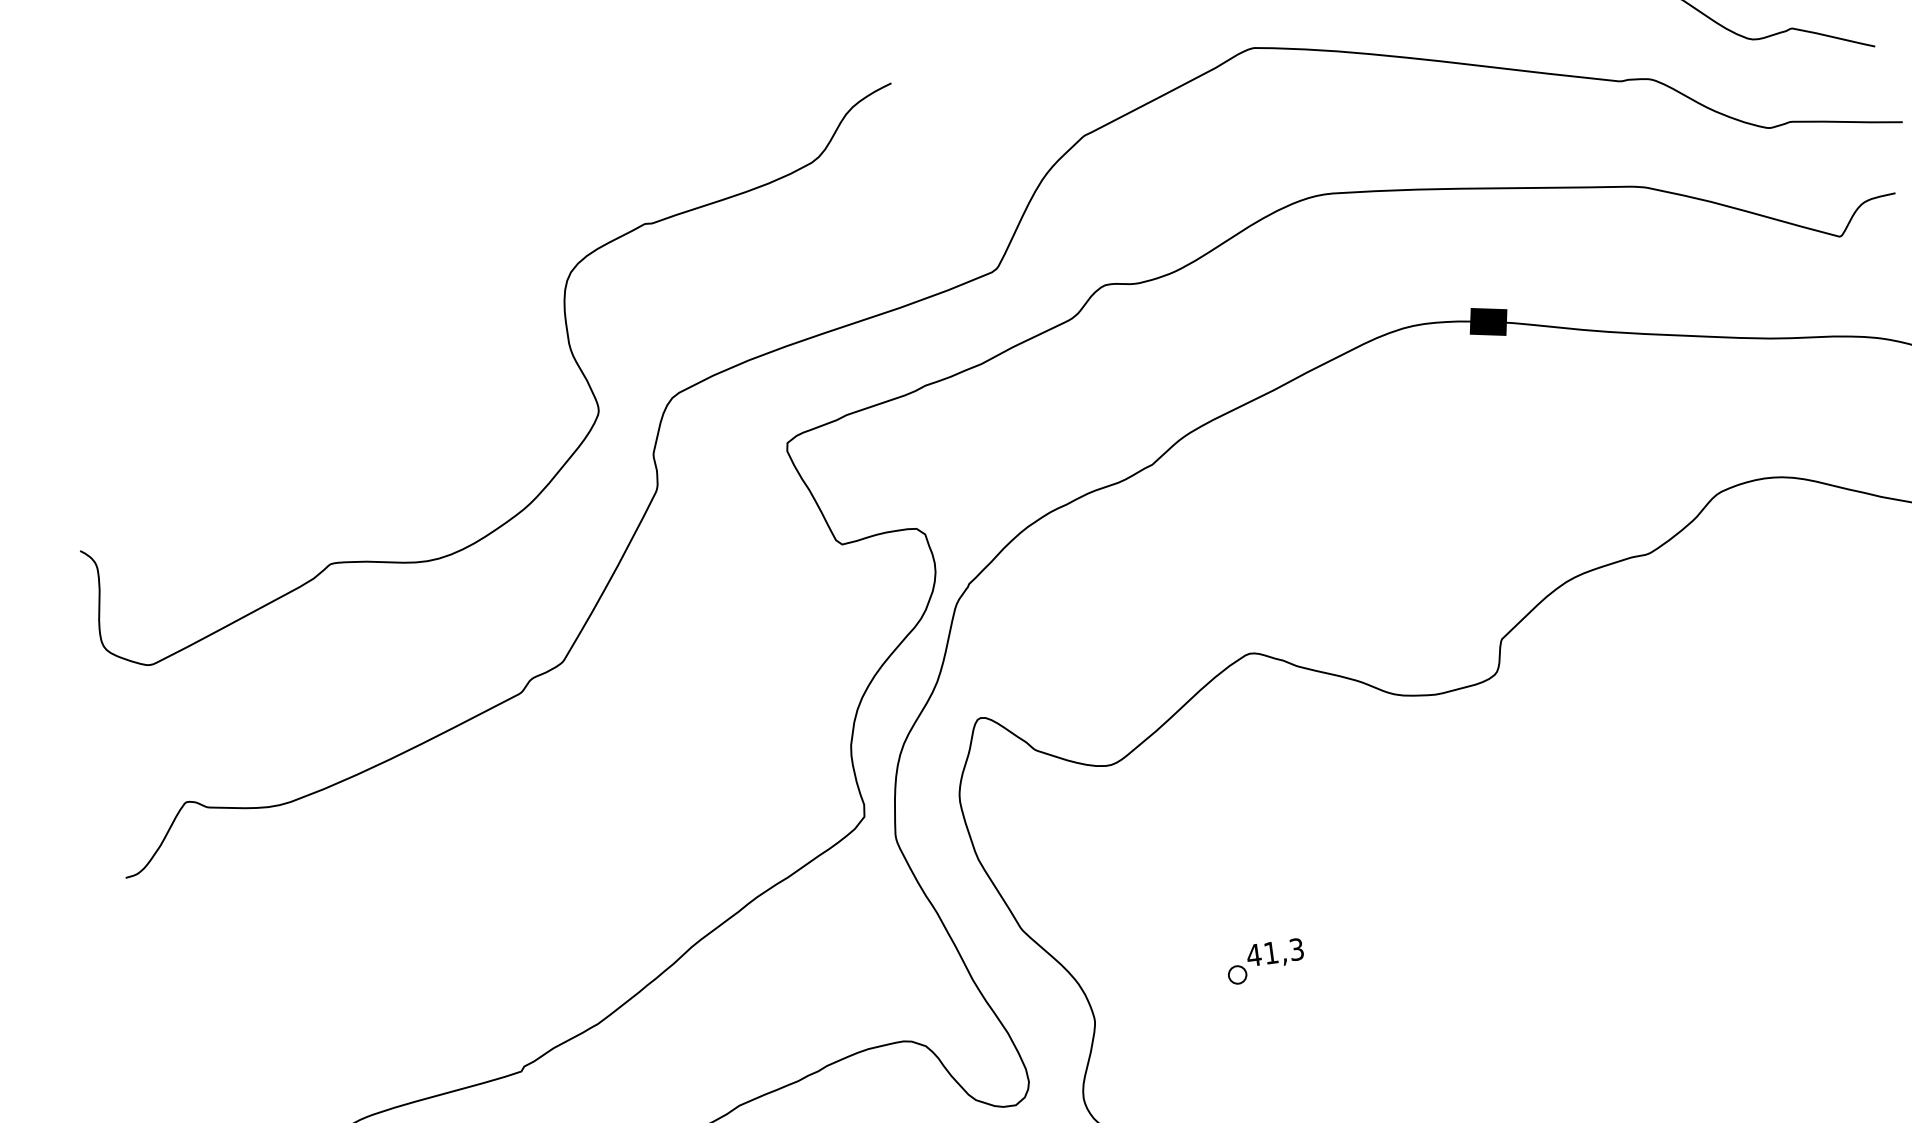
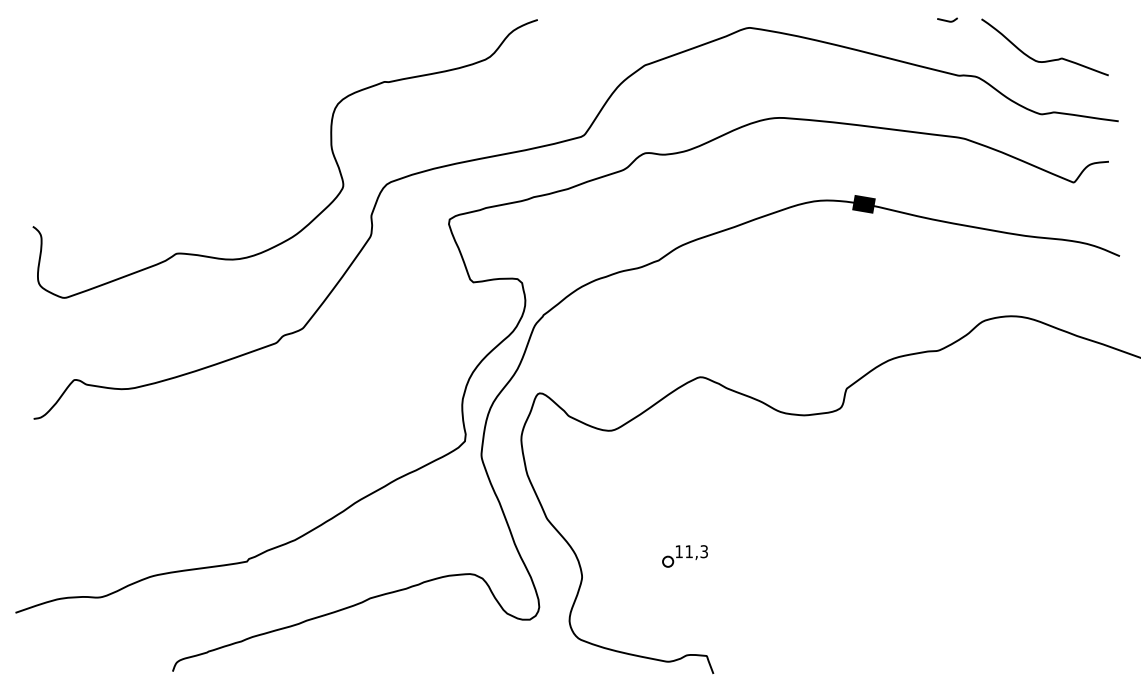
text: (1254, 954) -> (679, 551), 41,3 -> 11,3

